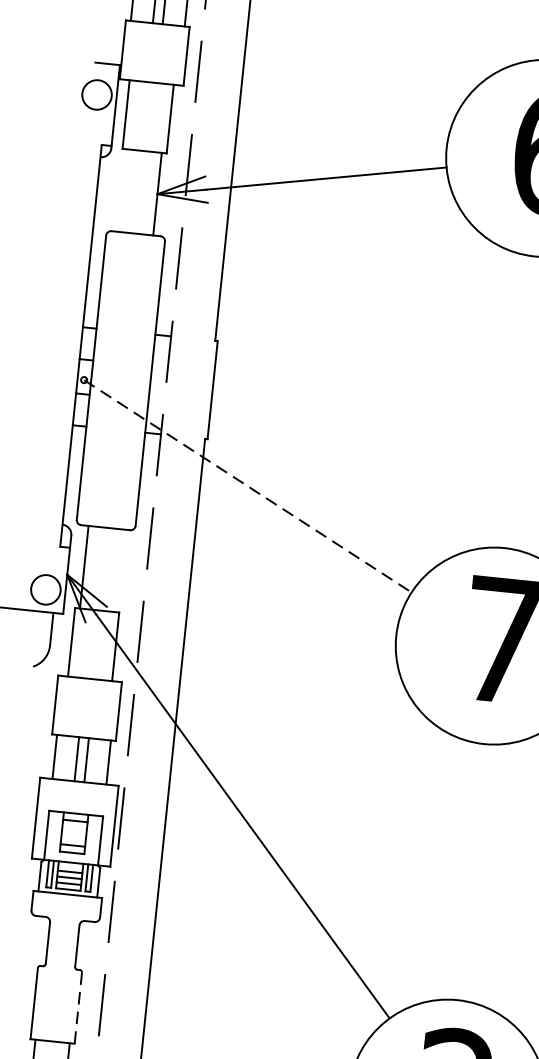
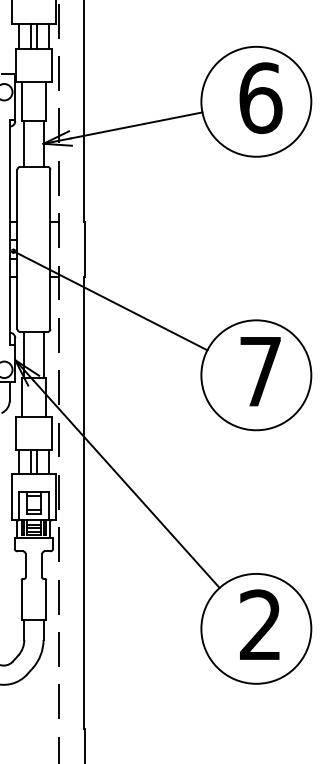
line: (123, 190) -> (24, 143), added
line: (248, 485) -> (110, 300), dashed -> solid
line: (118, 569) -> (43, 354), added
line: (78, 1008) -> (46, 600), dashed -> solid

